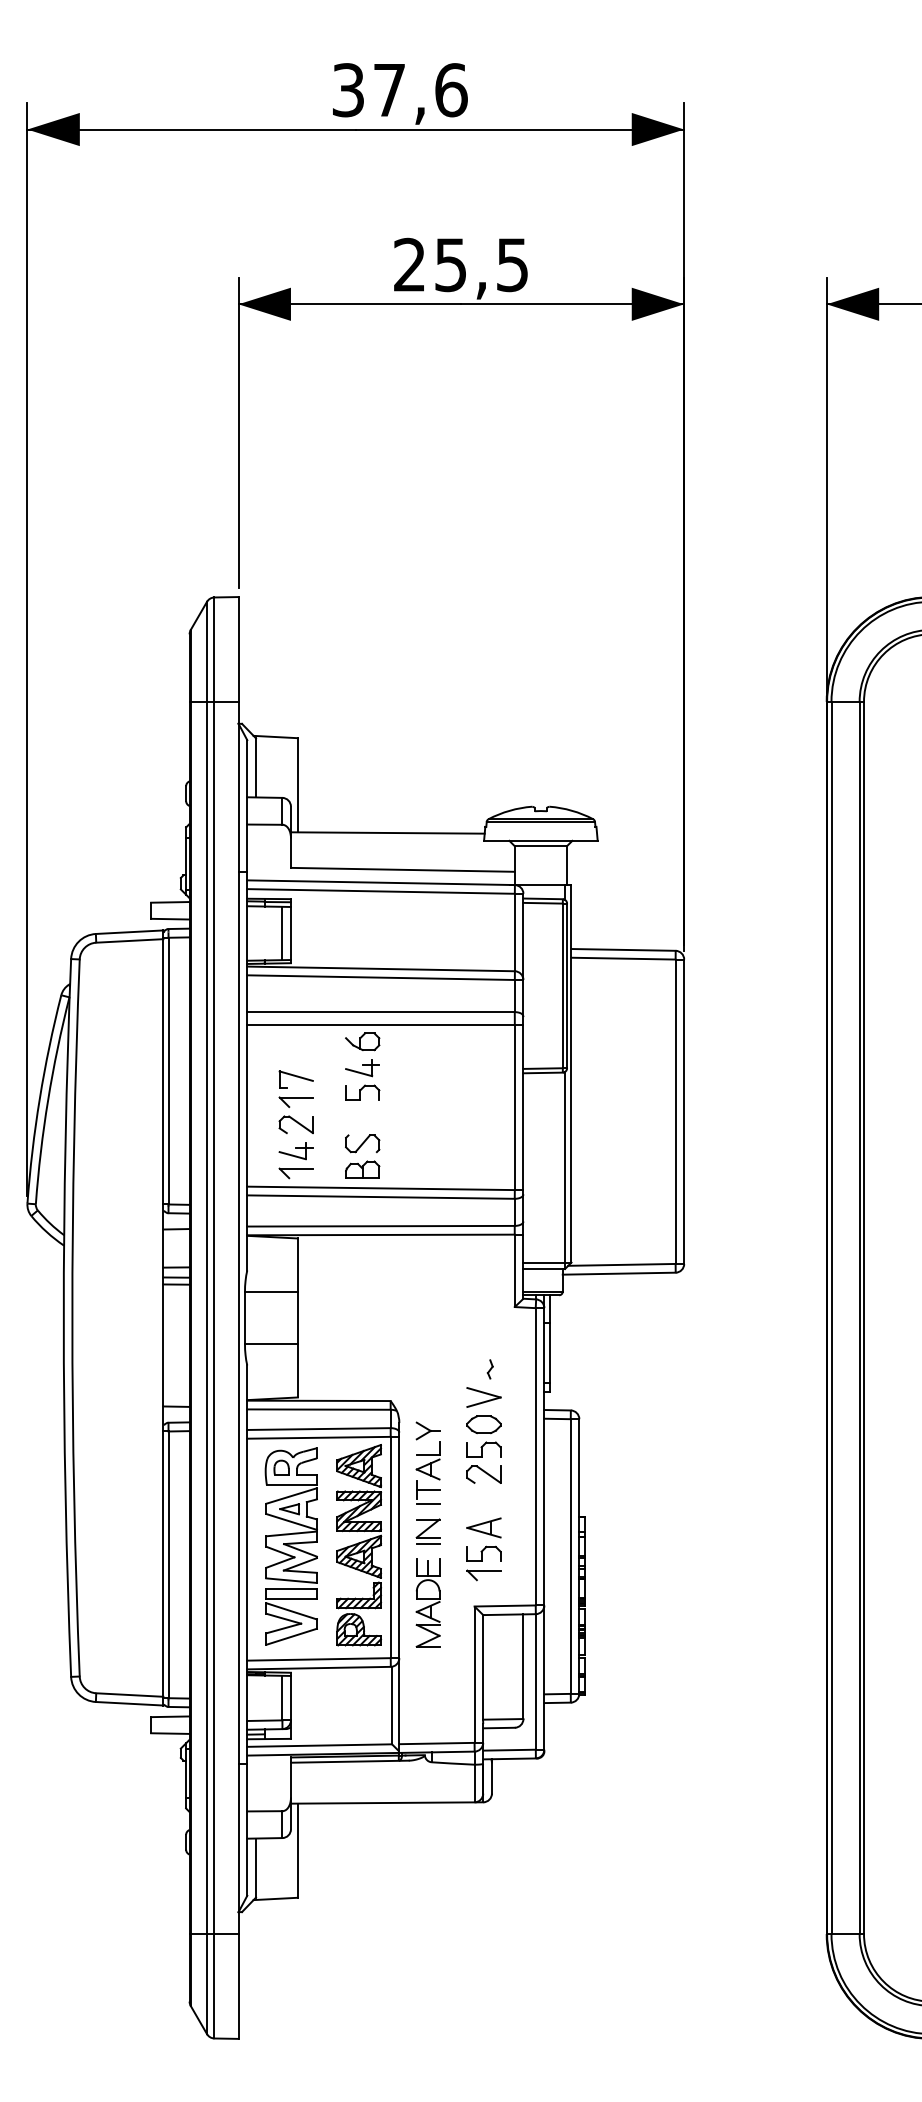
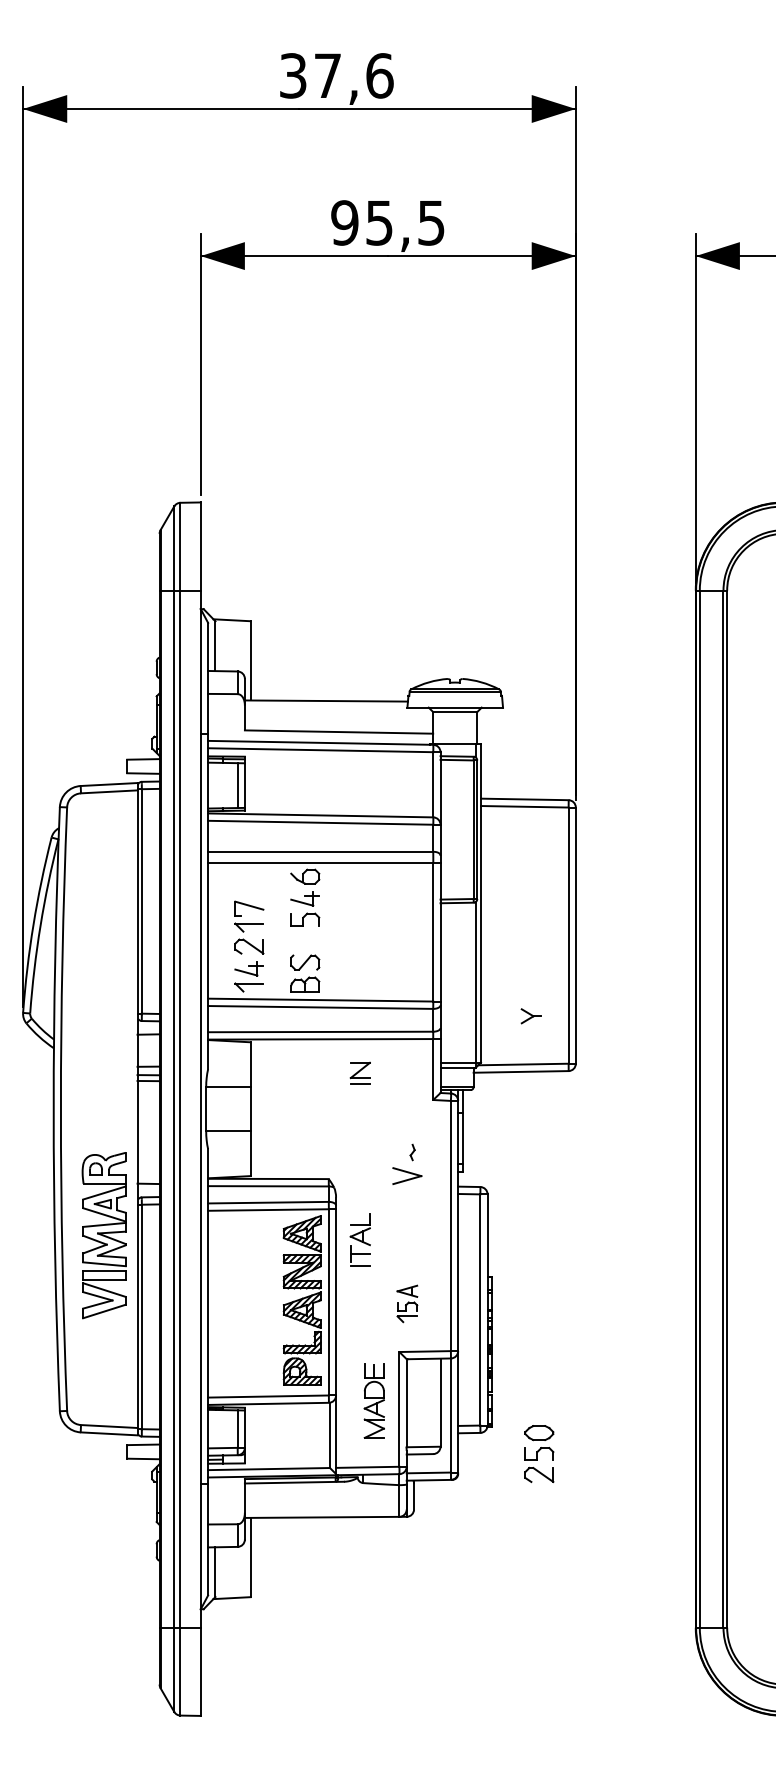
text: (409, 264) -> (344, 222), 25,5 -> 95,5
part: (427, 1431) -> (530, 1016), moved
part: (484, 1449) -> (539, 1453), moved
part: (427, 1531) -> (359, 1072), moved
part: (290, 1546) -> (103, 1235), moved
part: (484, 1548) -> (407, 1303), size x0.7
part: (427, 1602) -> (373, 1400), moved

